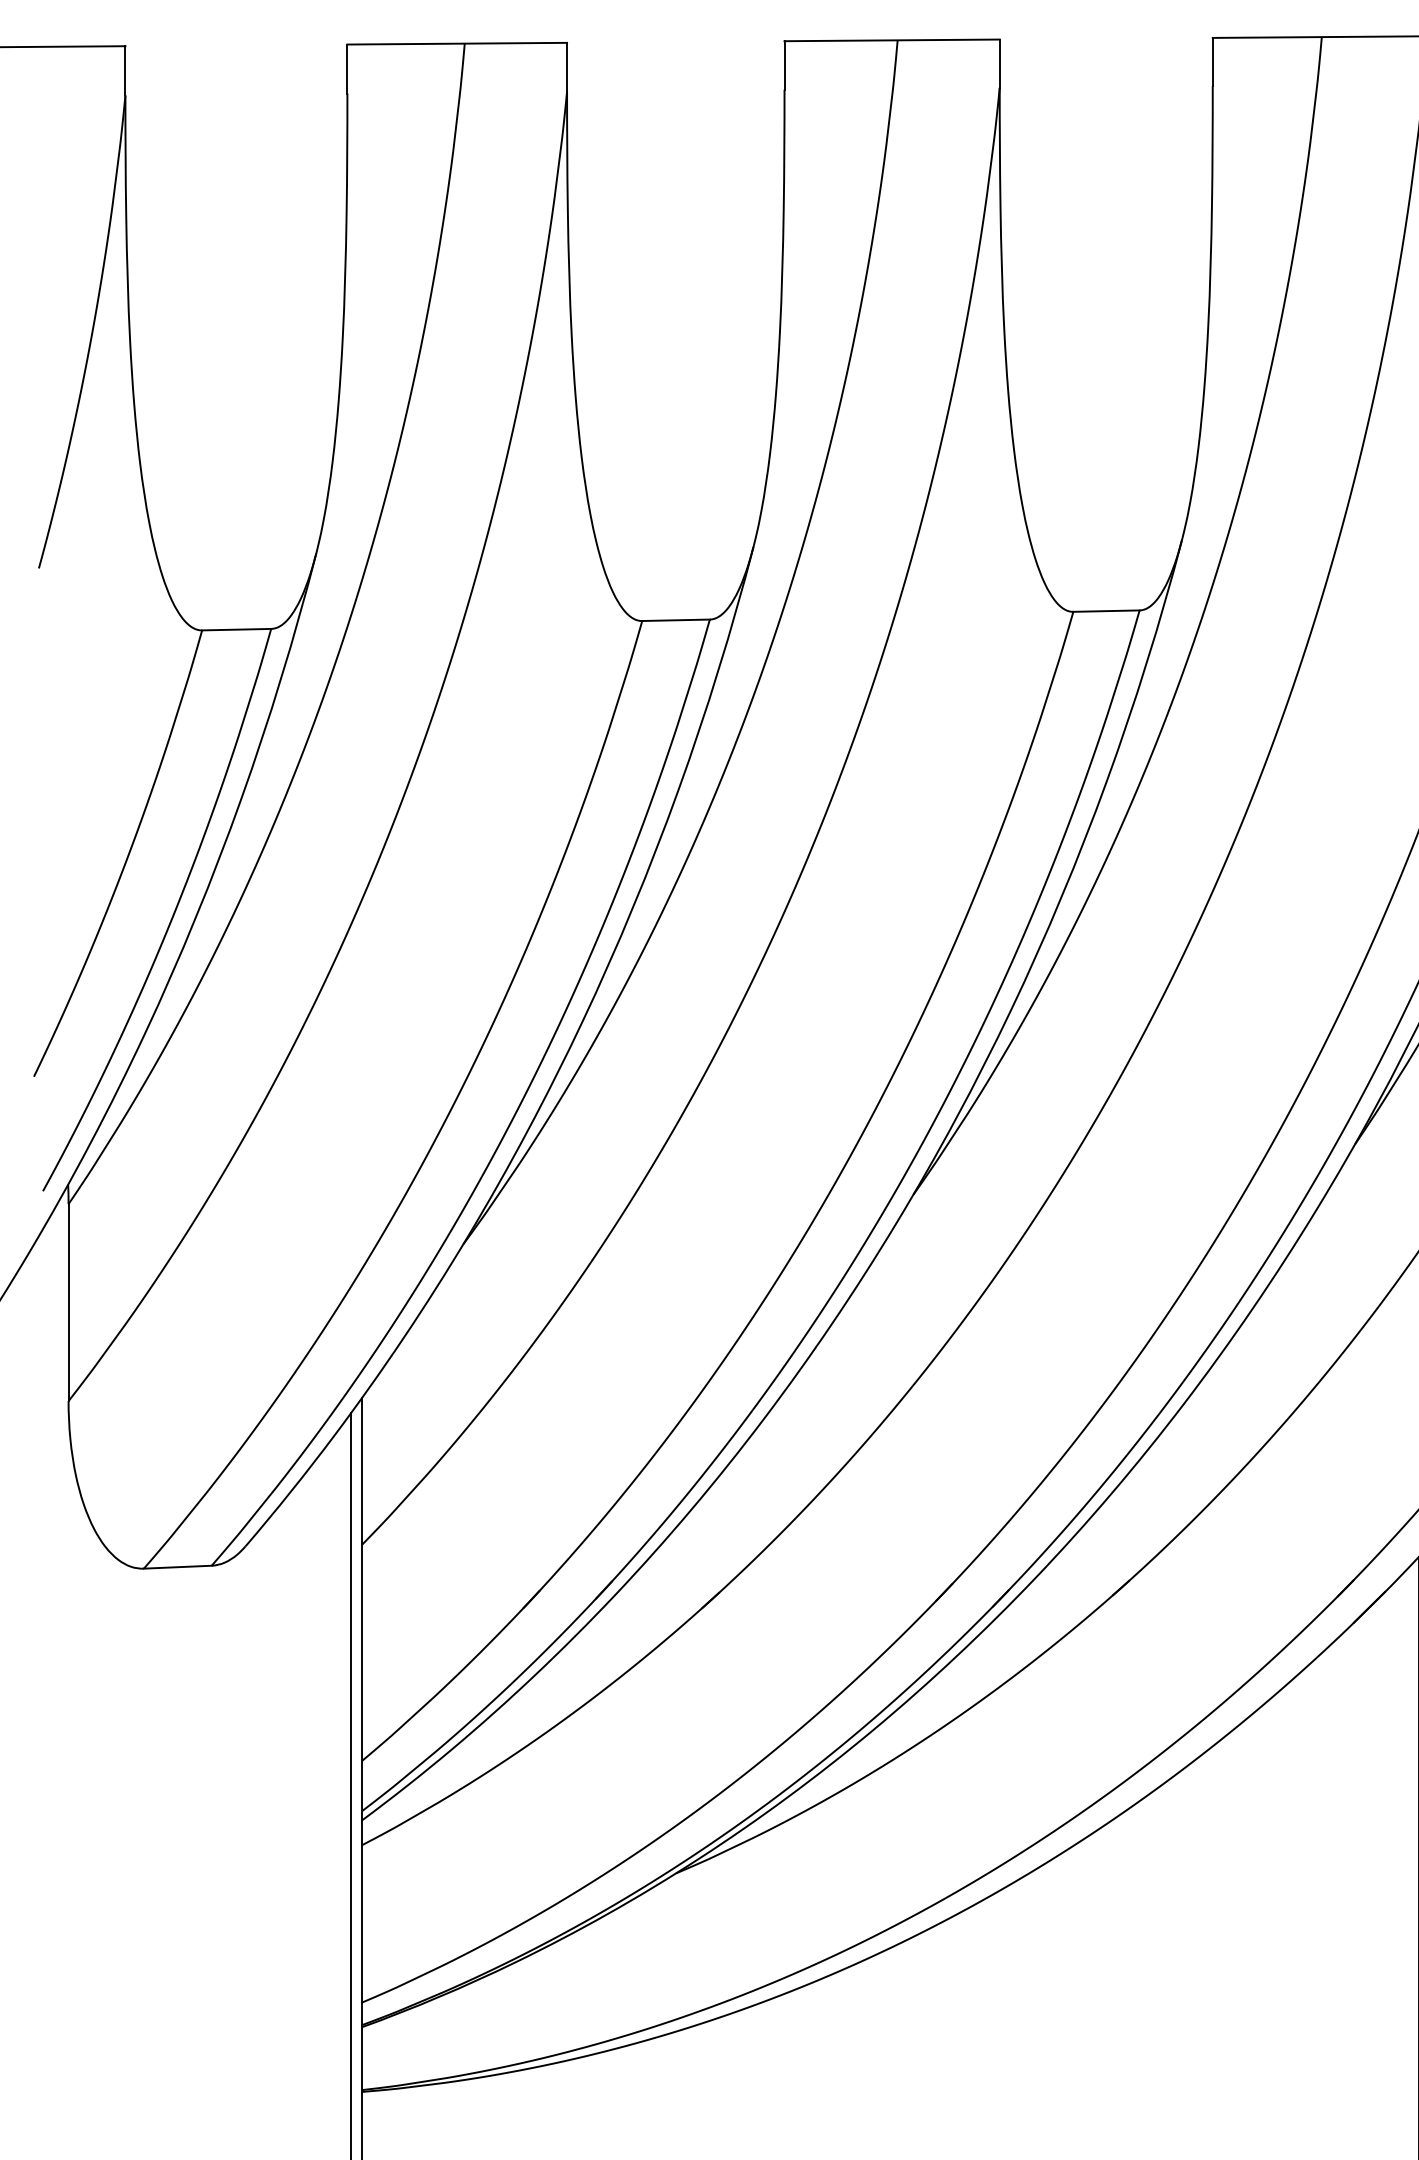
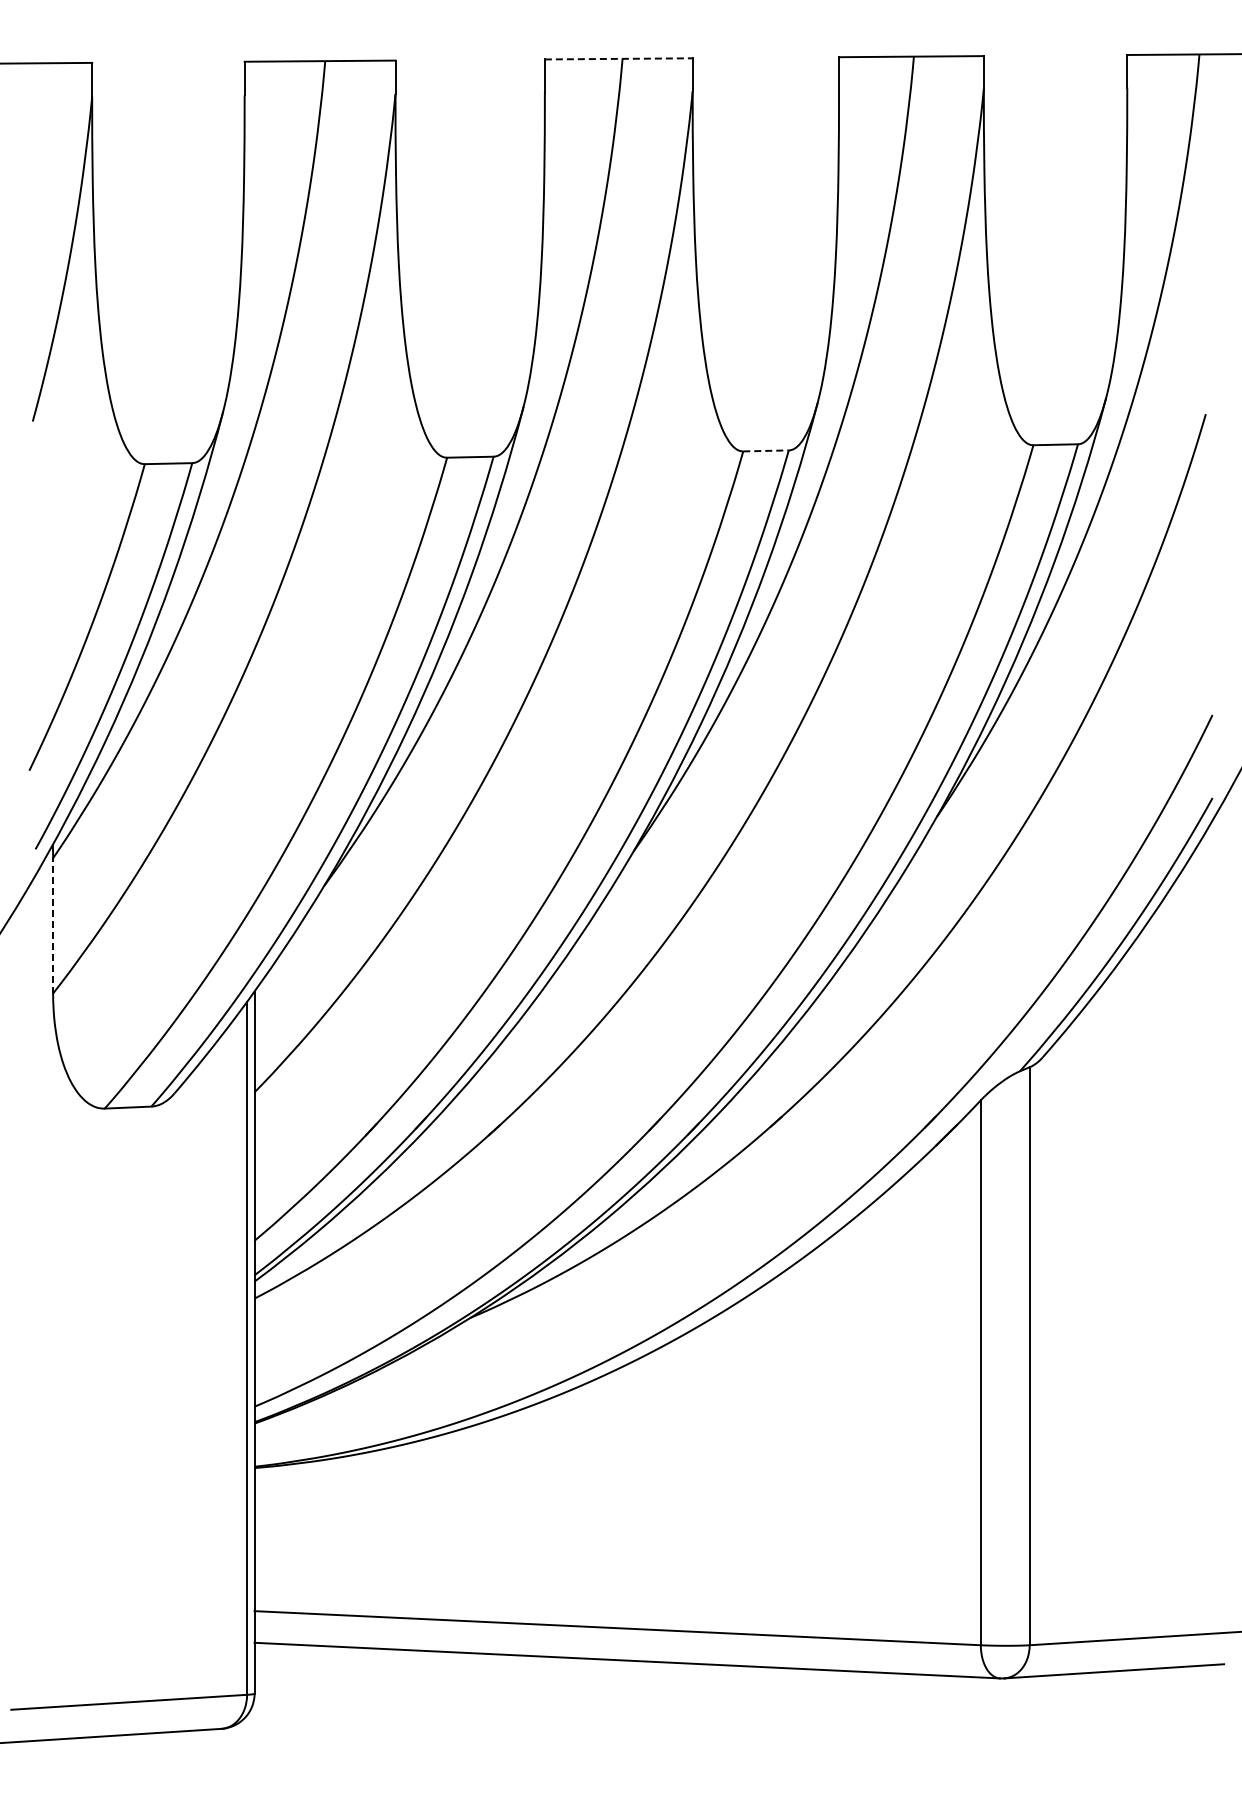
line: (891, 39) -> (618, 58), solid -> dashed
line: (1107, 610) -> (766, 450), solid -> dashed
line: (69, 1302) -> (53, 925), solid -> dashed

